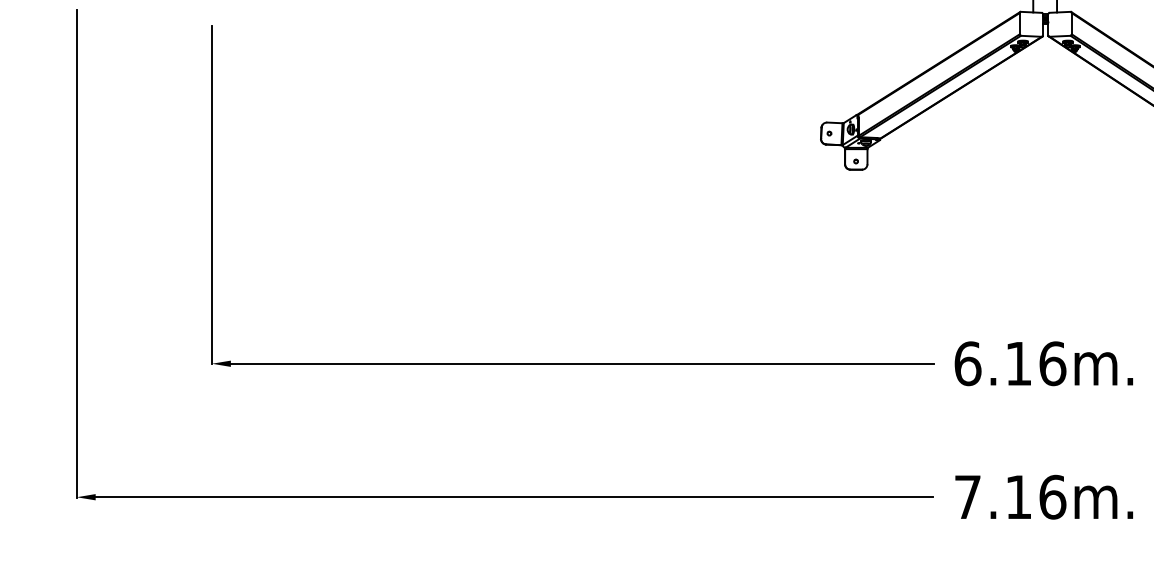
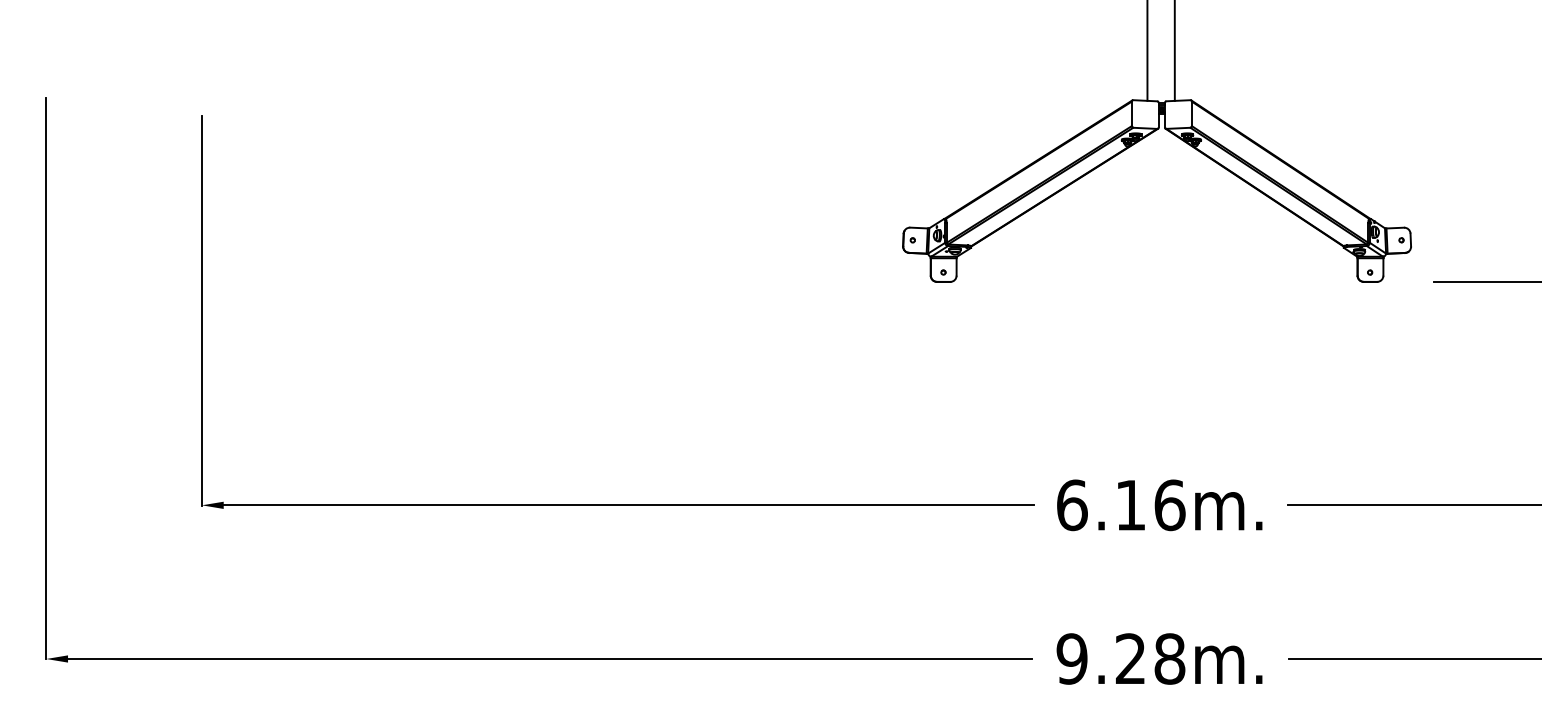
text: (1009, 496) -> (1120, 658), 7.16m. -> 9.28m.

